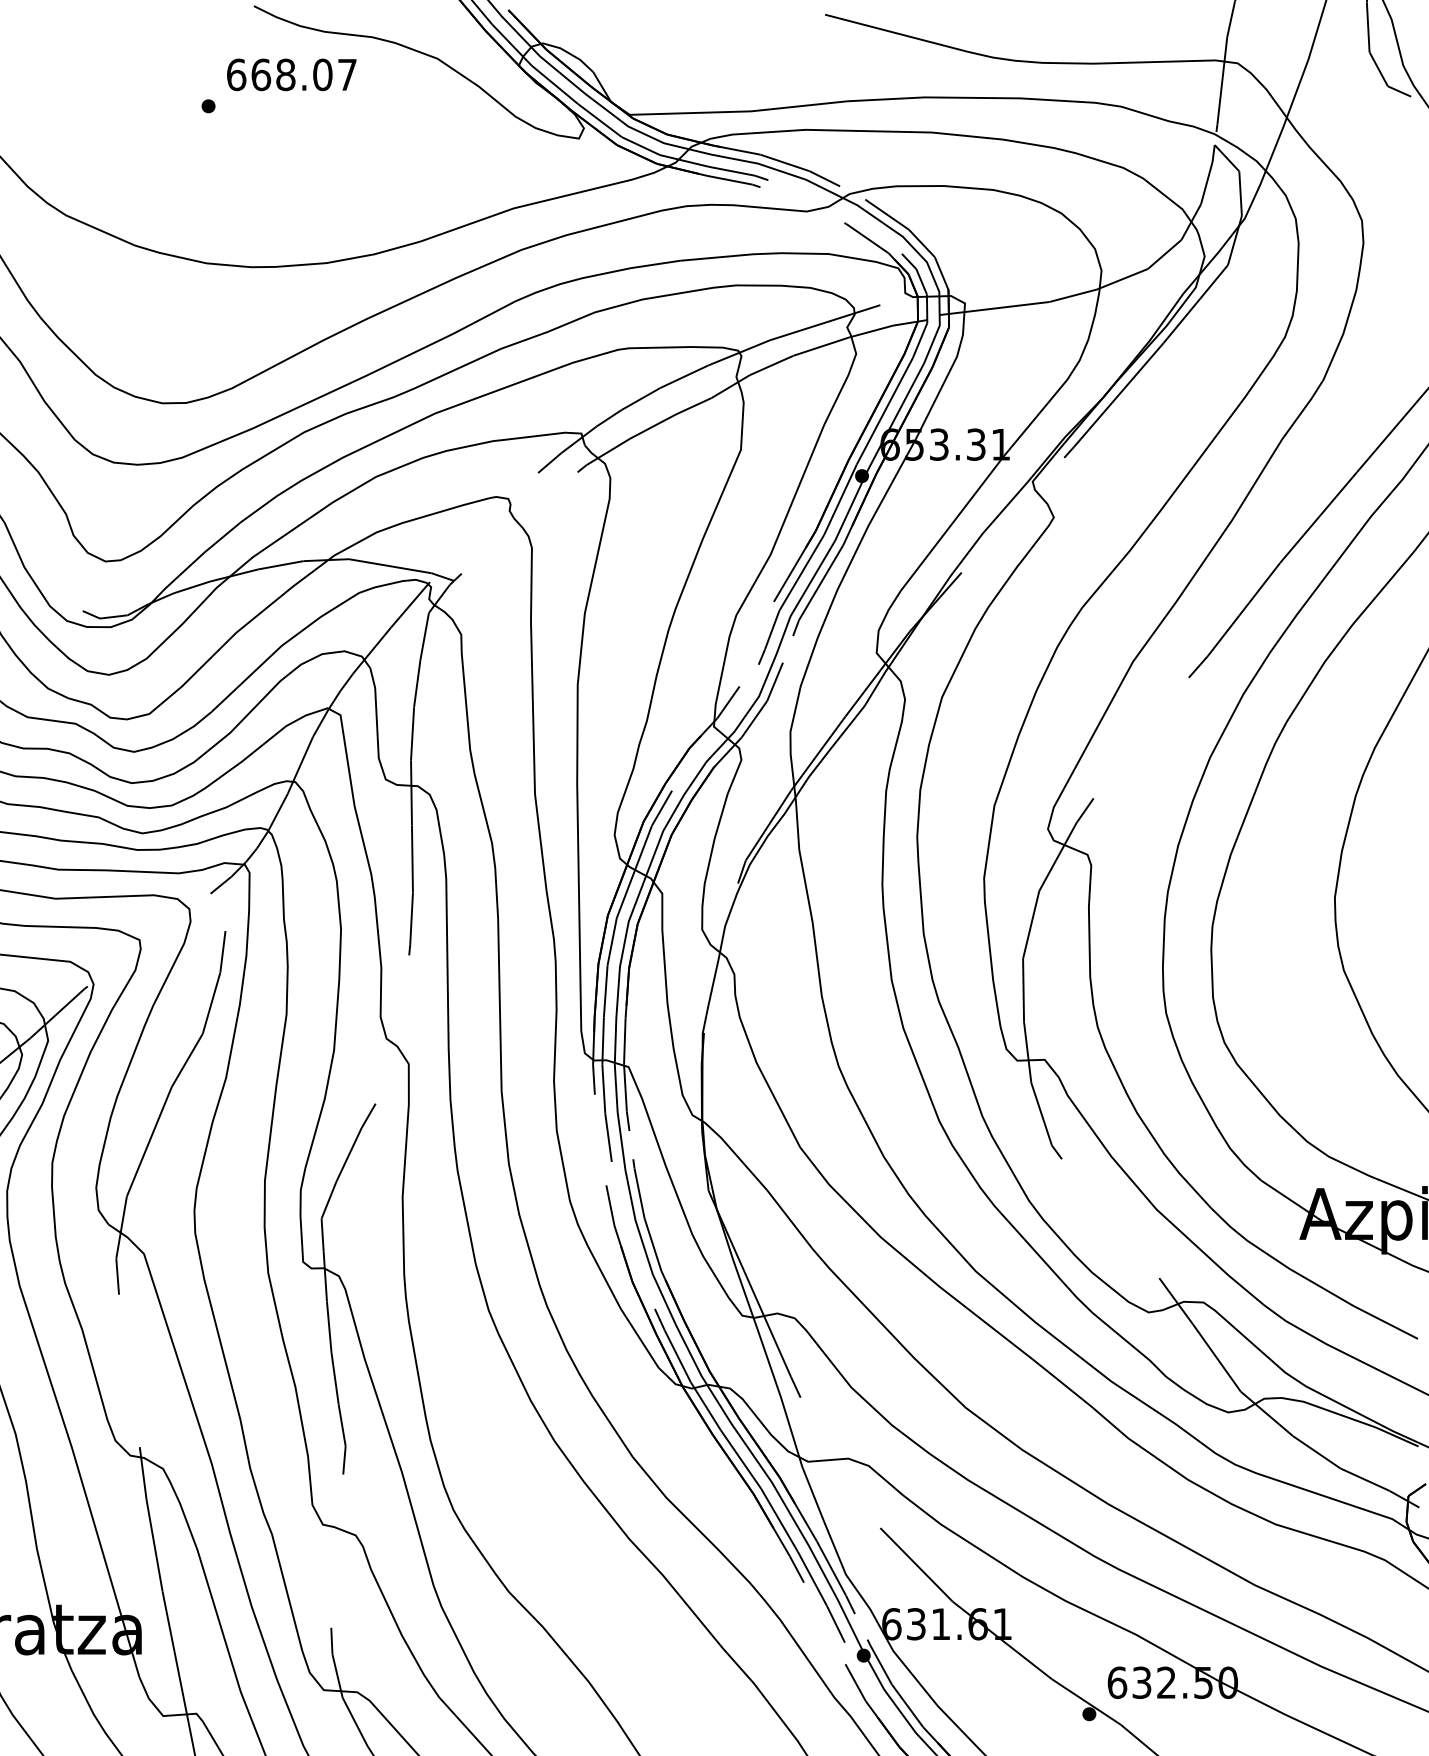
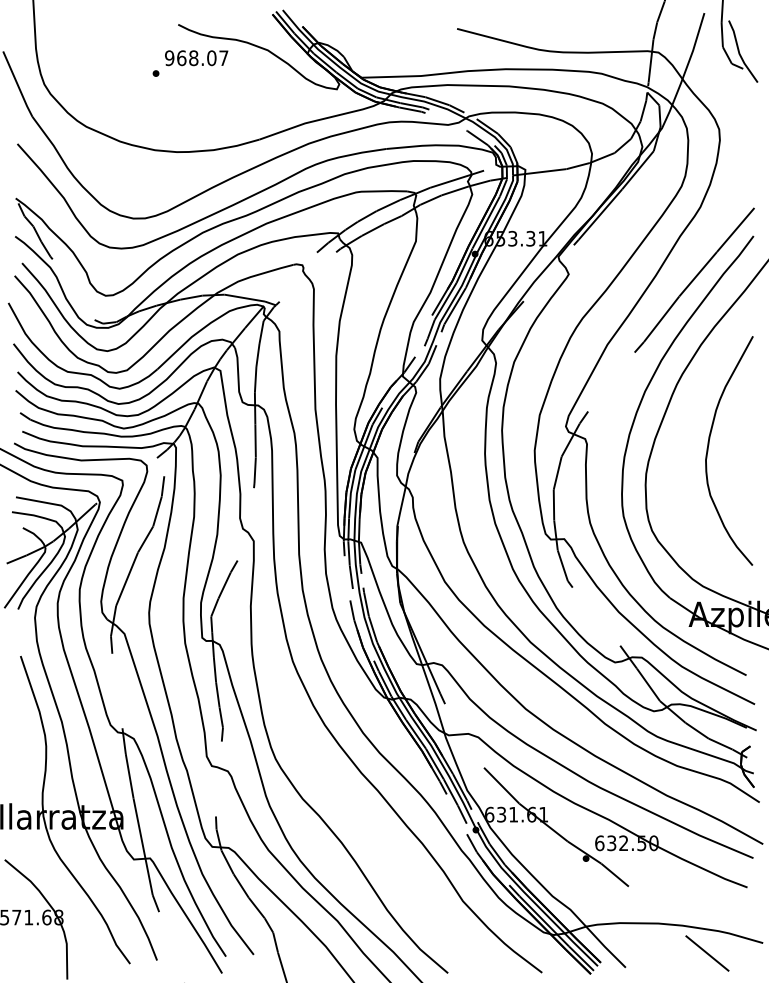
text: (236, 75) -> (169, 58), 668.07 -> 968.07

